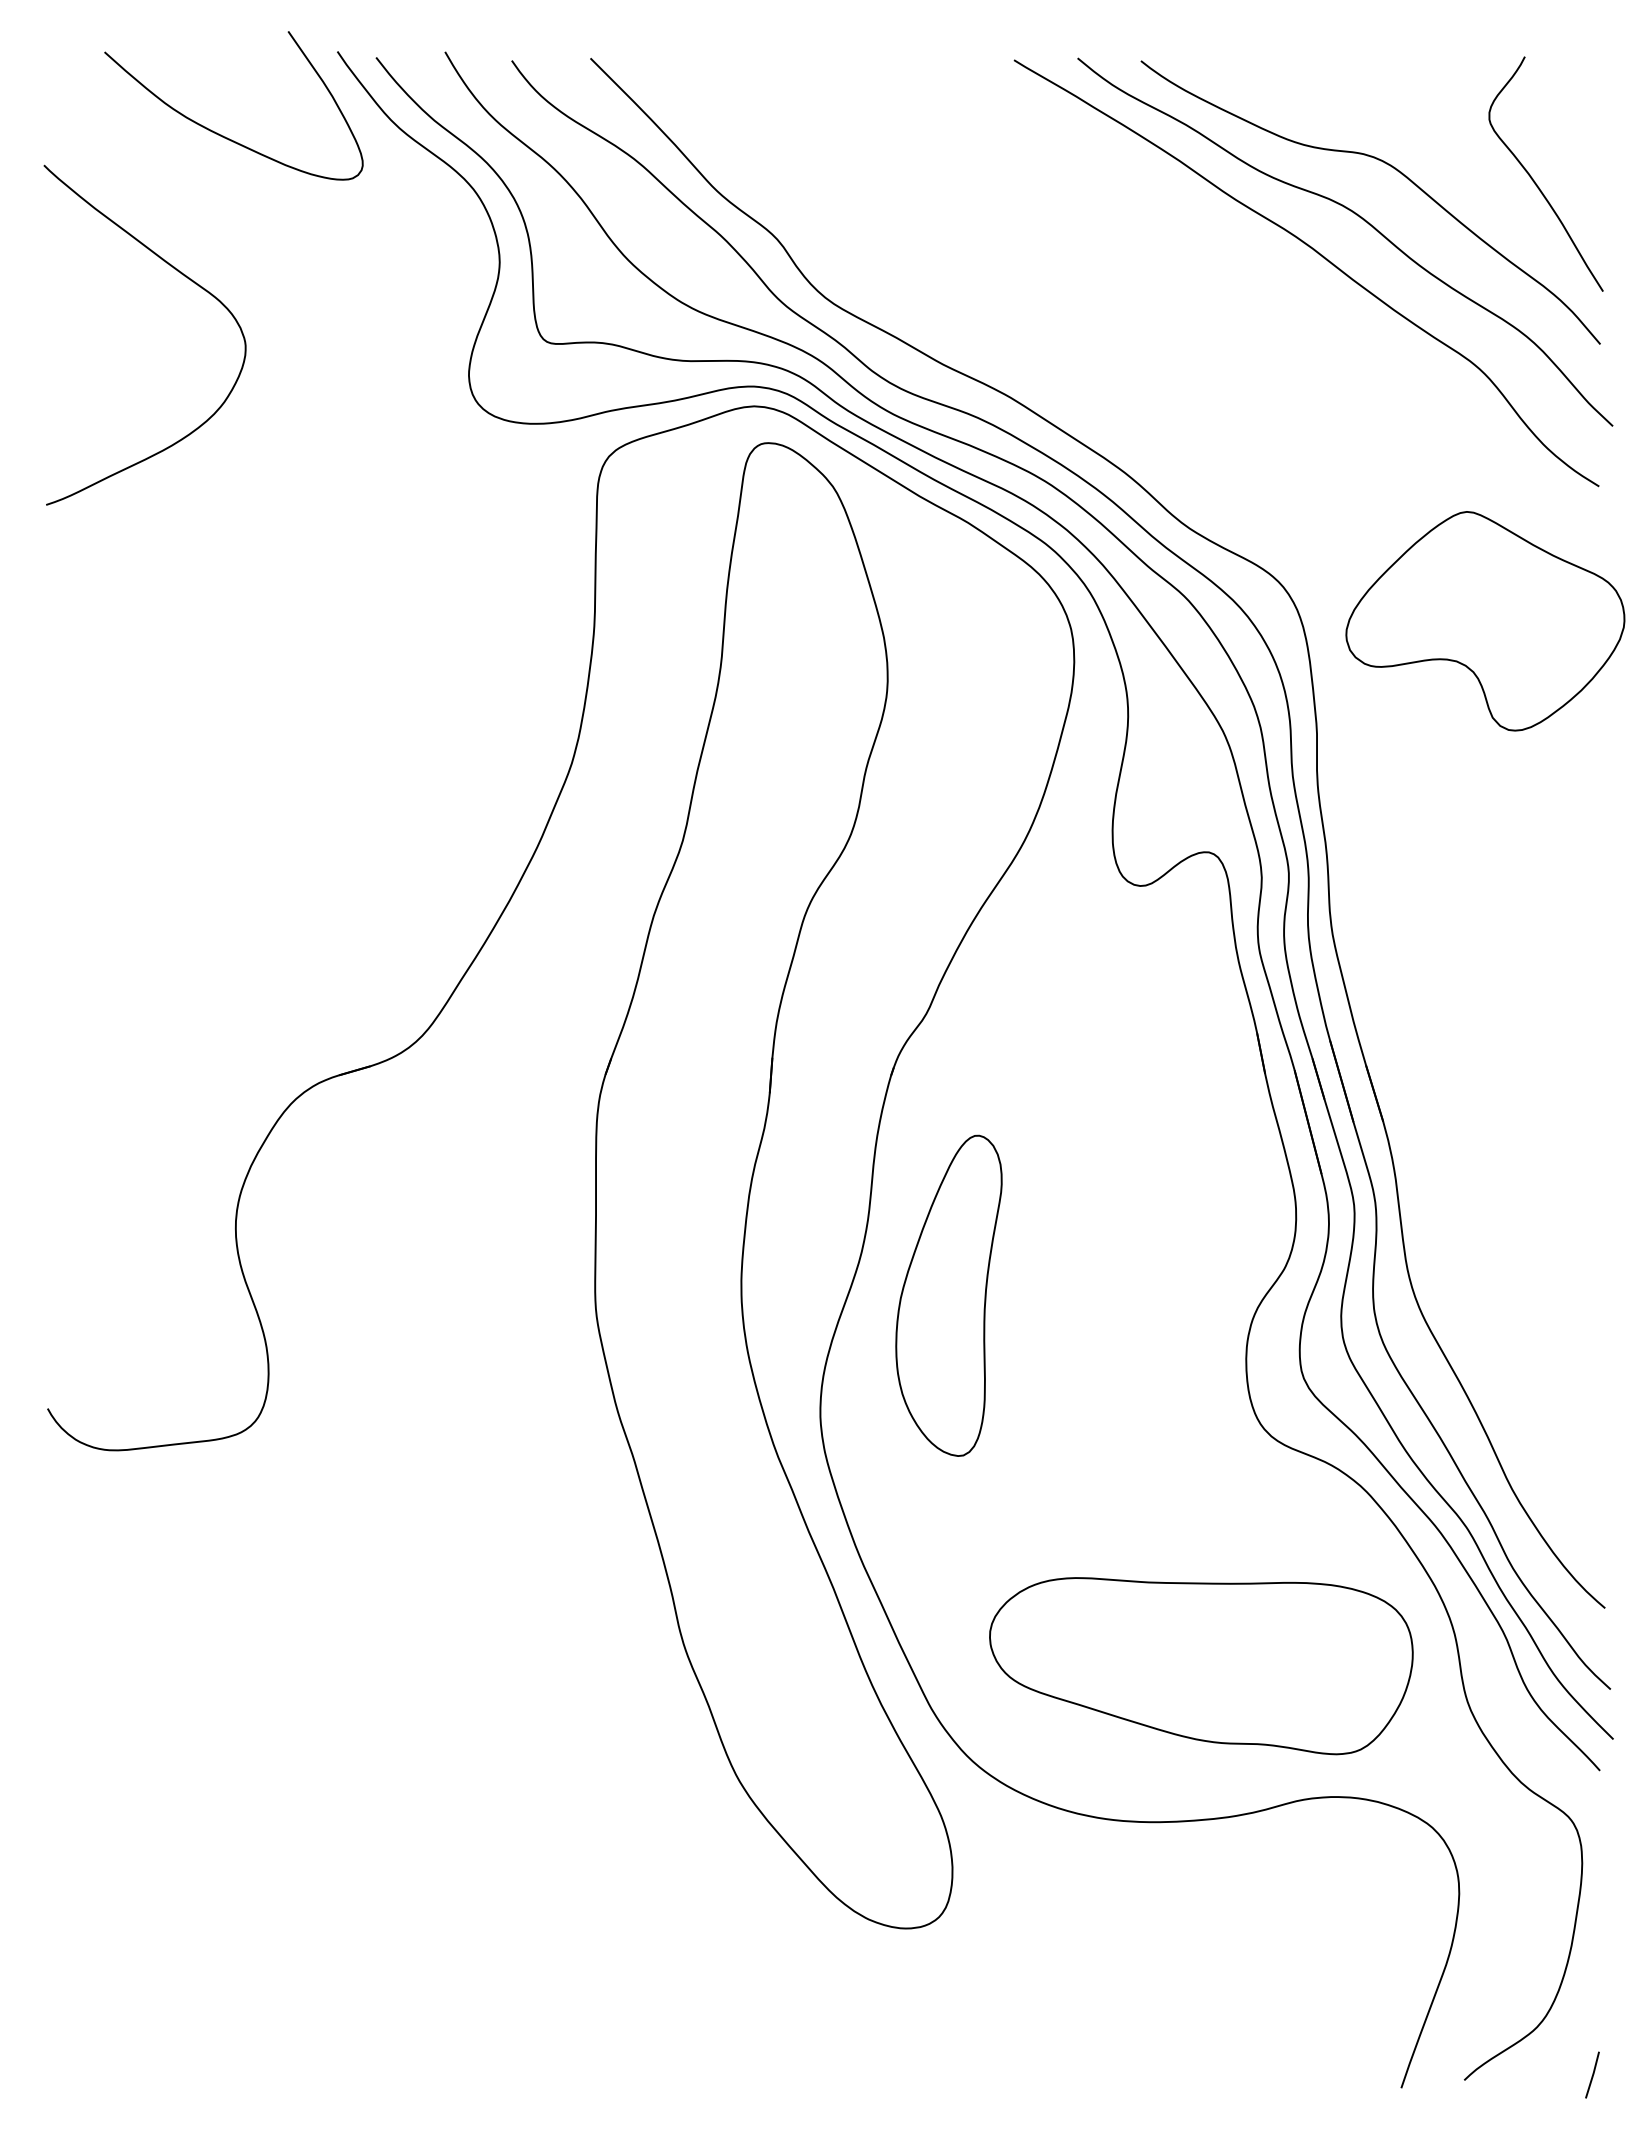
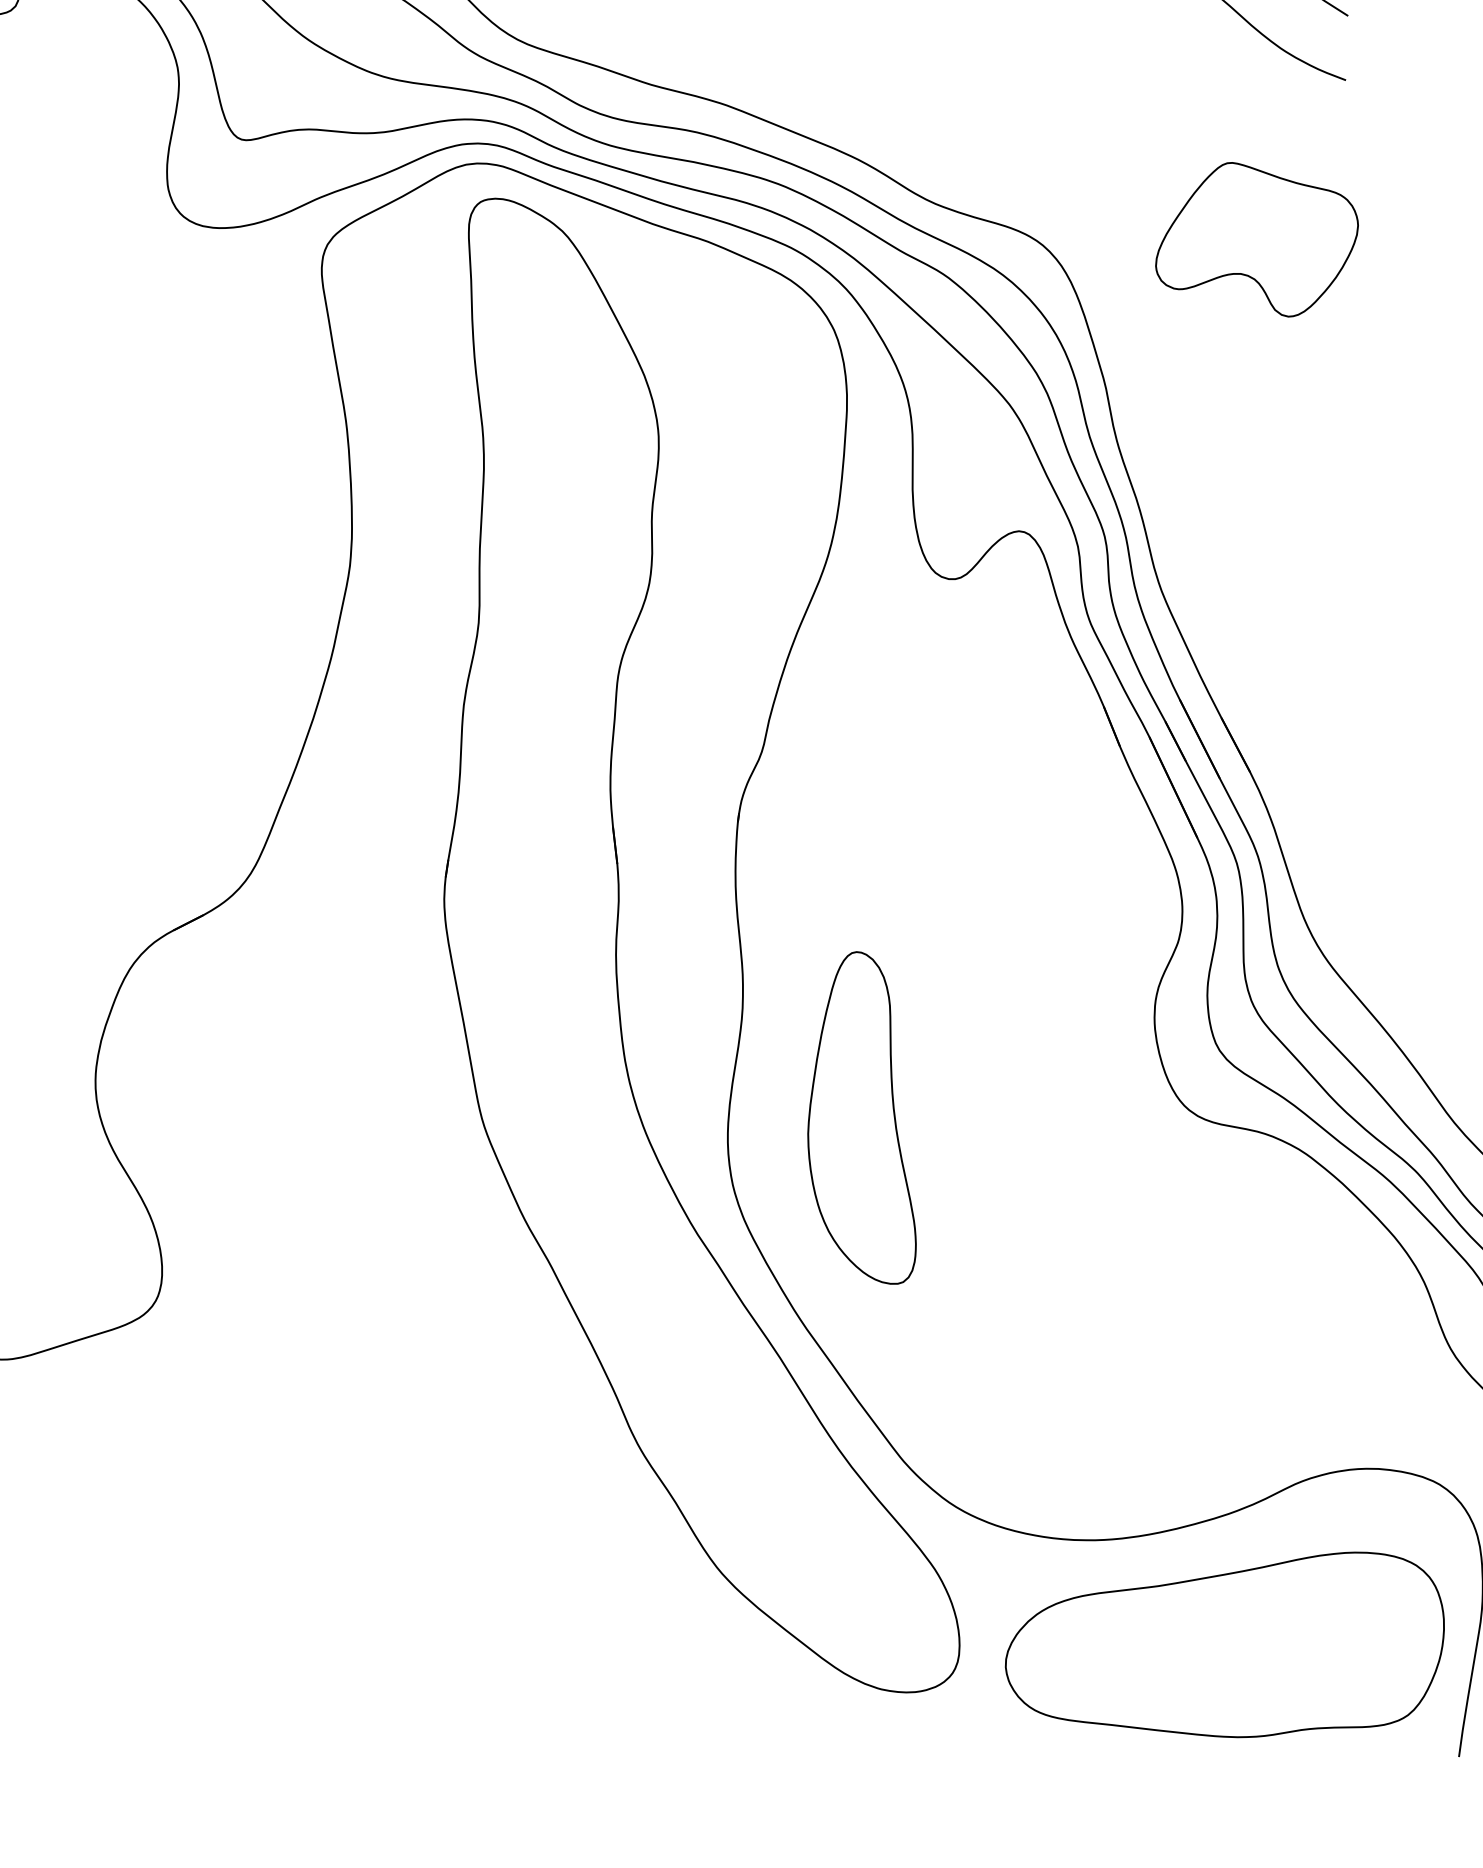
part: (1485, 621) -> (1256, 240), size x0.71
part: (948, 1295) -> (856, 1121), moved
part: (1201, 1666) -> (1228, 1661), moved

